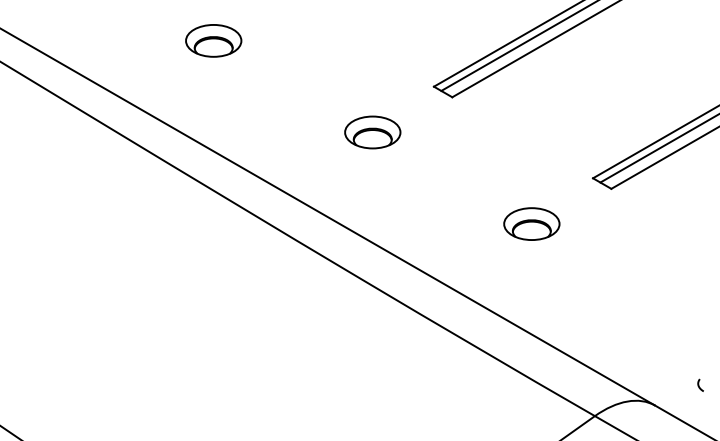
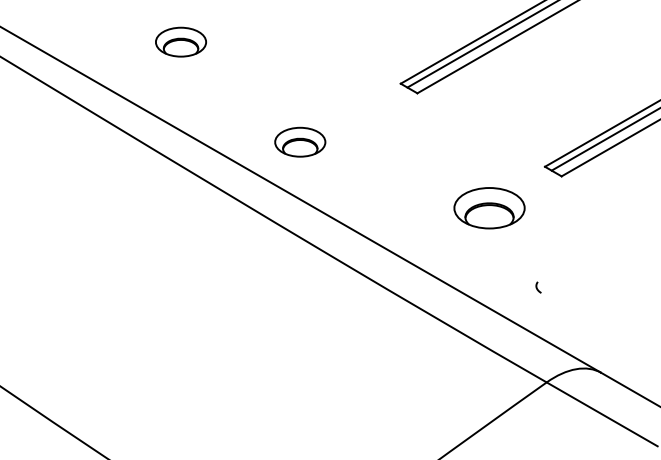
part: (213, 40) -> (180, 41), moved
part: (373, 131) -> (300, 141), moved
part: (531, 224) -> (489, 208), size x1.4
curve: (699, 385) -> (537, 287), moved

